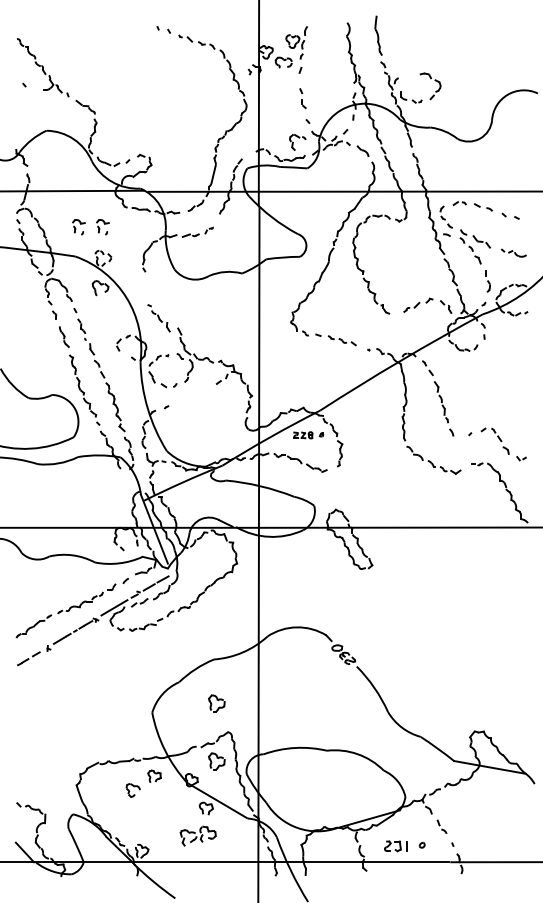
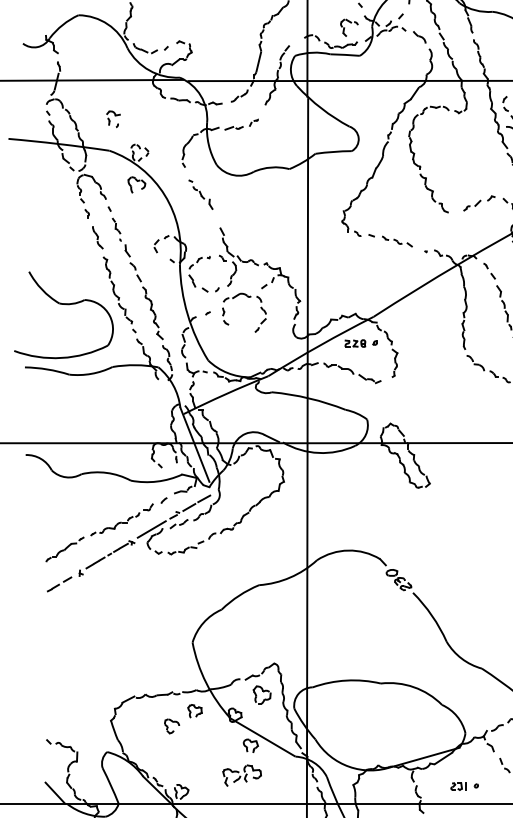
part: (102, 227) -> (138, 119), removed
part: (158, 318) -> (200, 194), moved
part: (203, 392) -> (247, 297), added
part: (216, 703) -> (261, 632), removed
part: (404, 846) -> (464, 786), size x0.62

